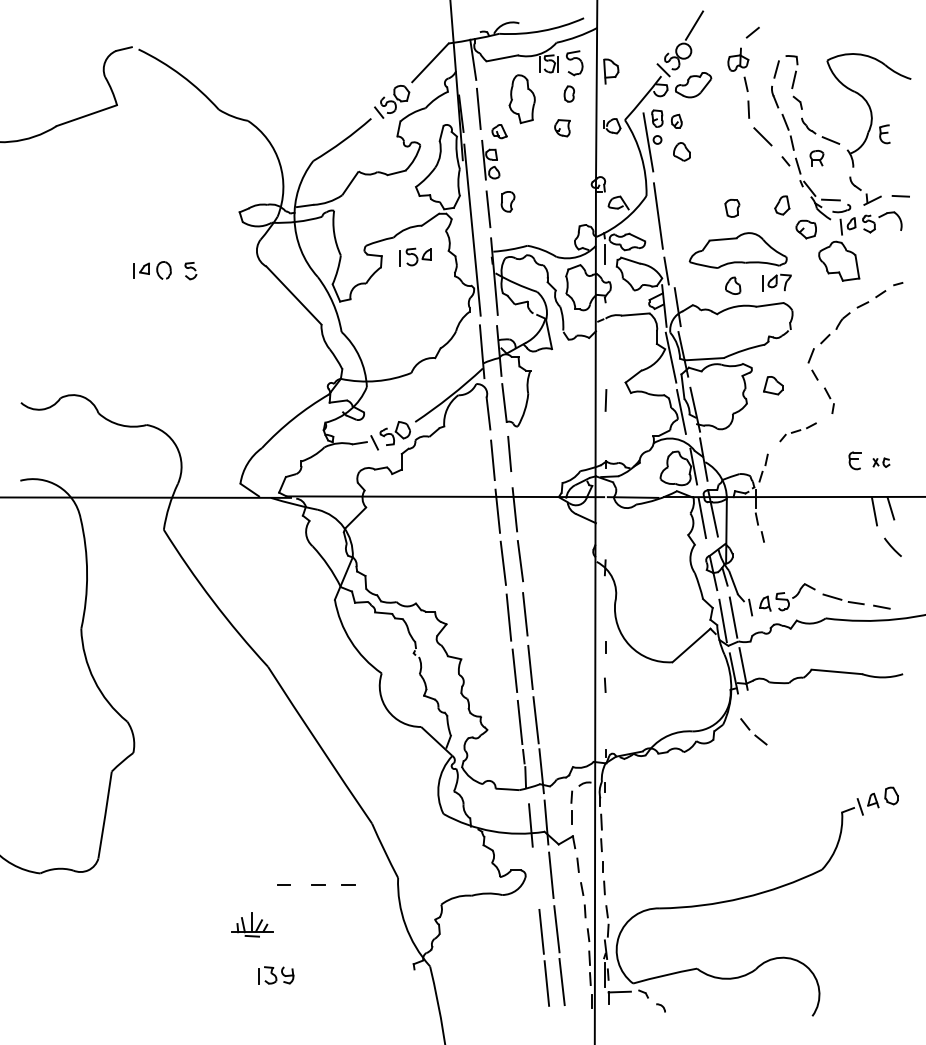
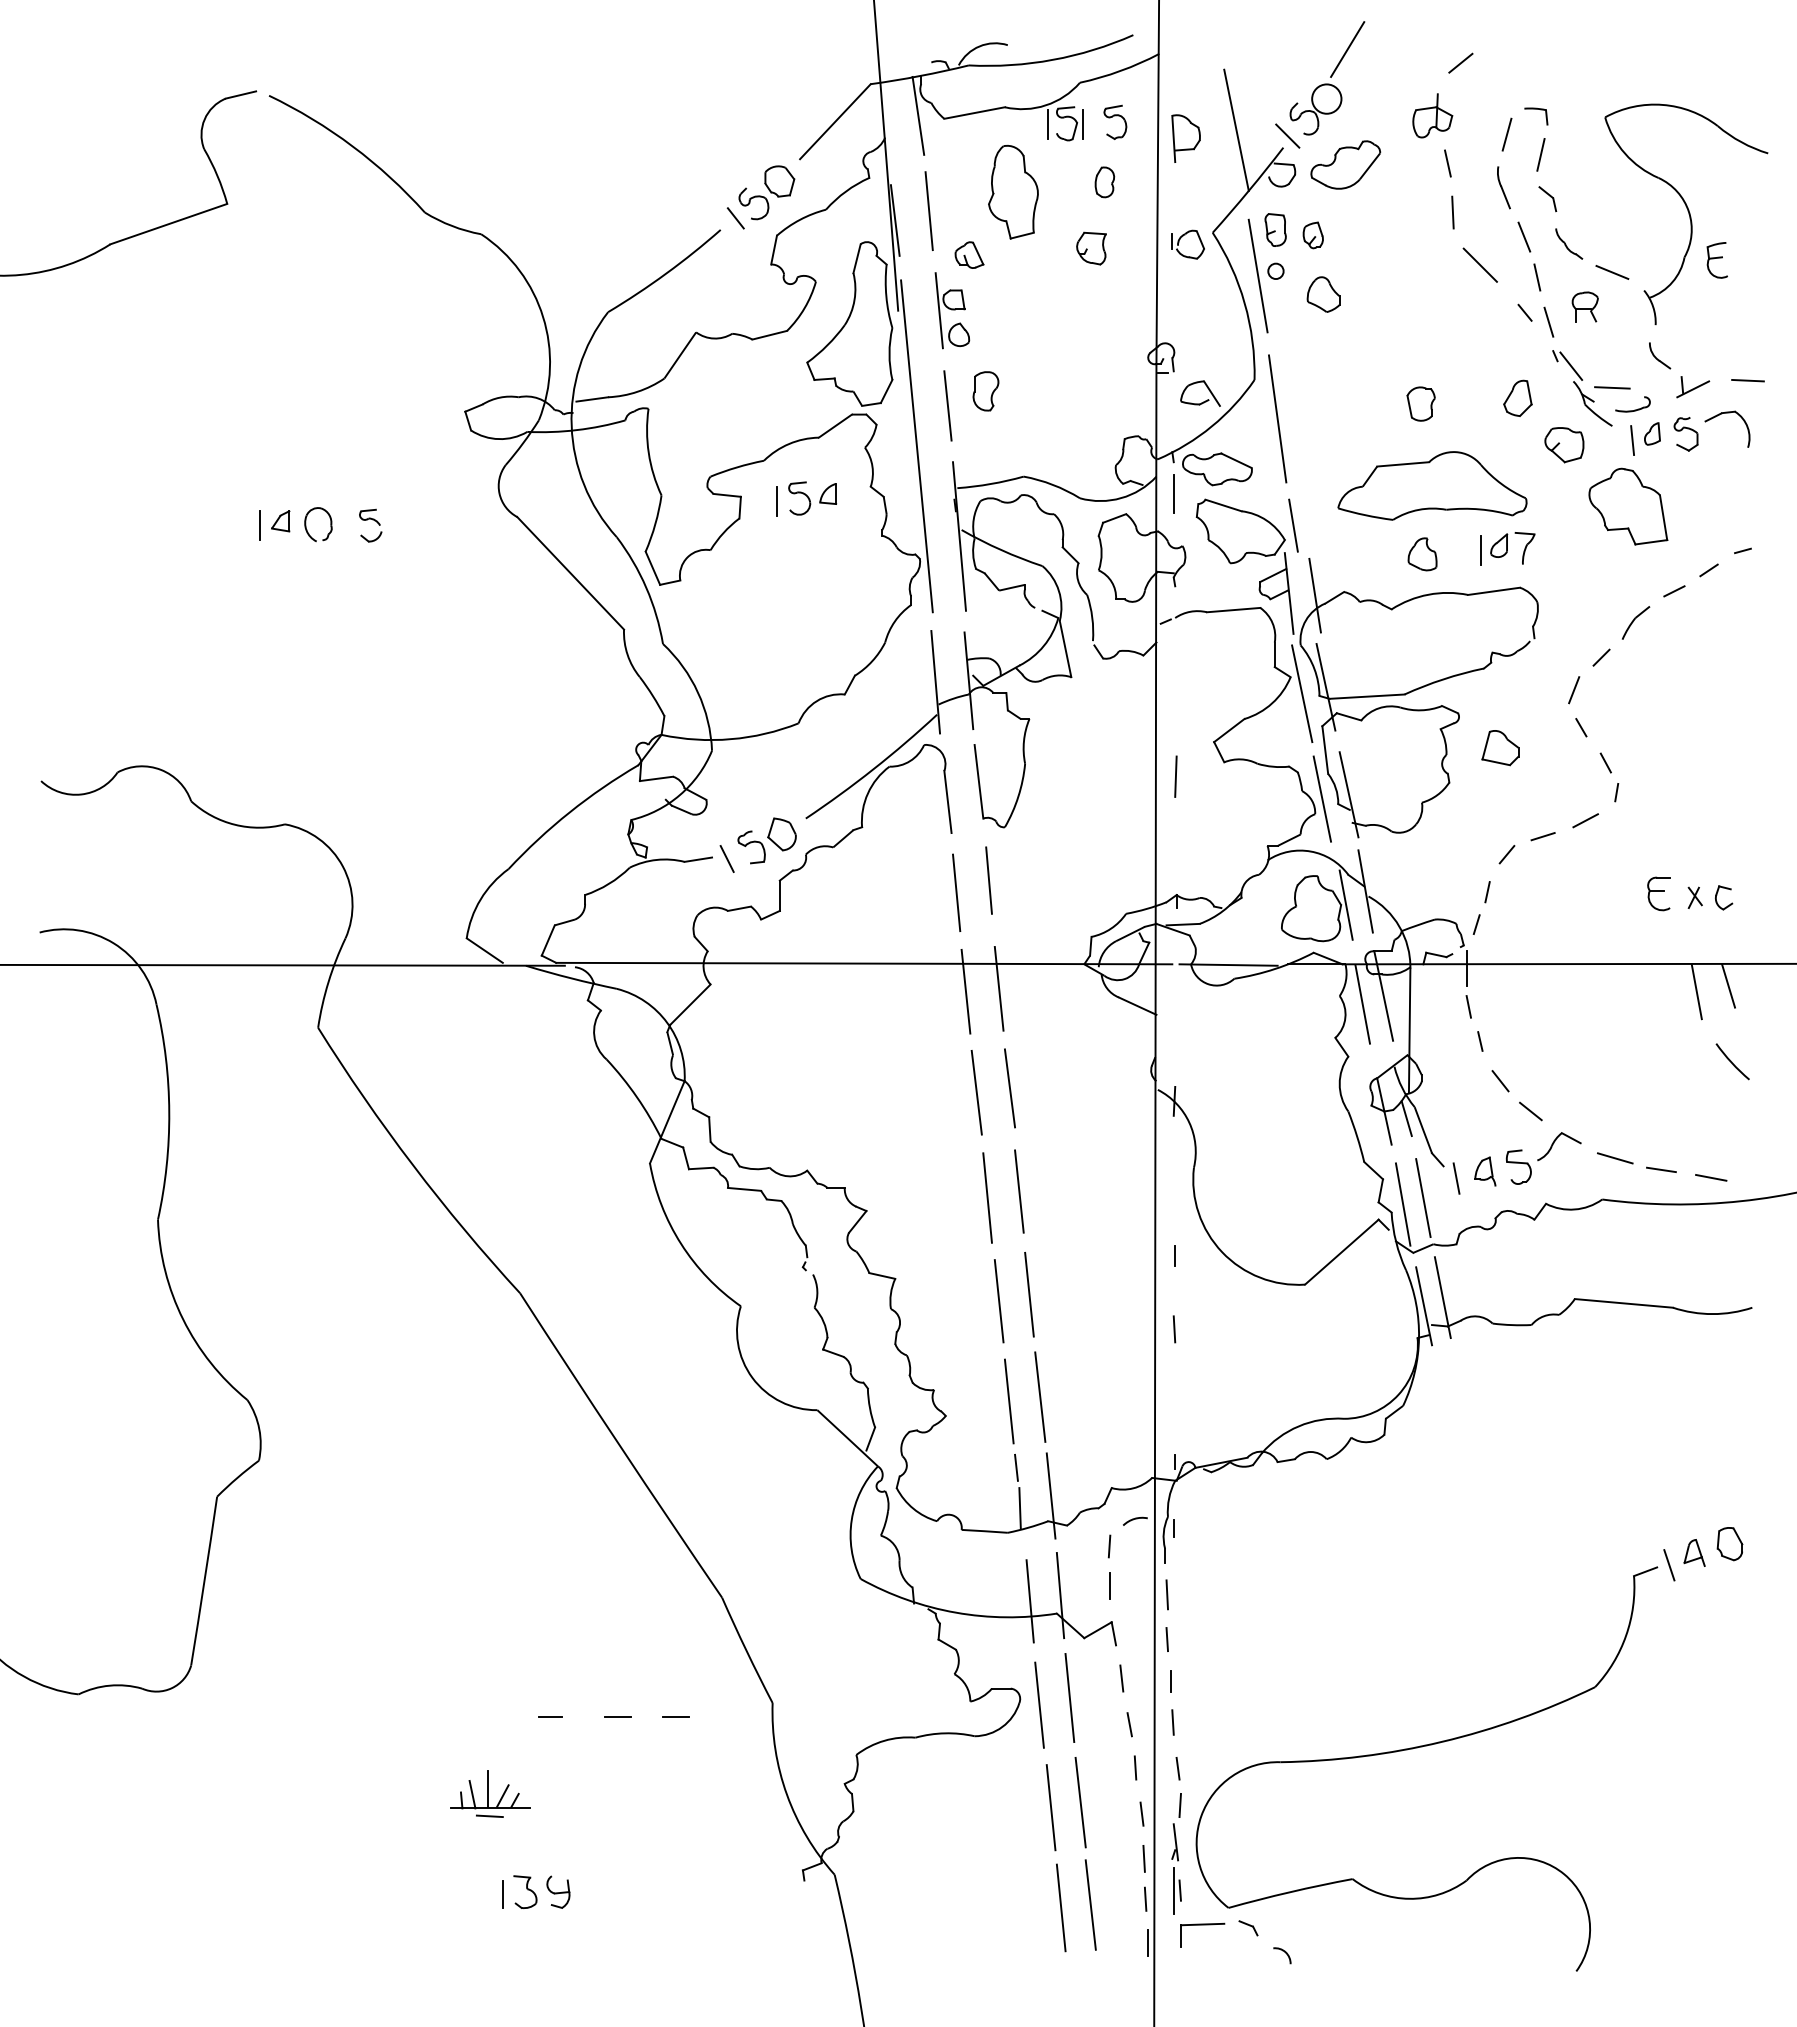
part: (574, 62) -> (1114, 121), size x0.71
line: (636, 67) -> (1235, 130), added
part: (797, 431) -> (1547, 836), size x1.43
part: (881, 462) -> (1710, 897), size x1.43
part: (753, 731) -> (1516, 1094), moved
line: (535, 878) -> (1039, 1704), added

